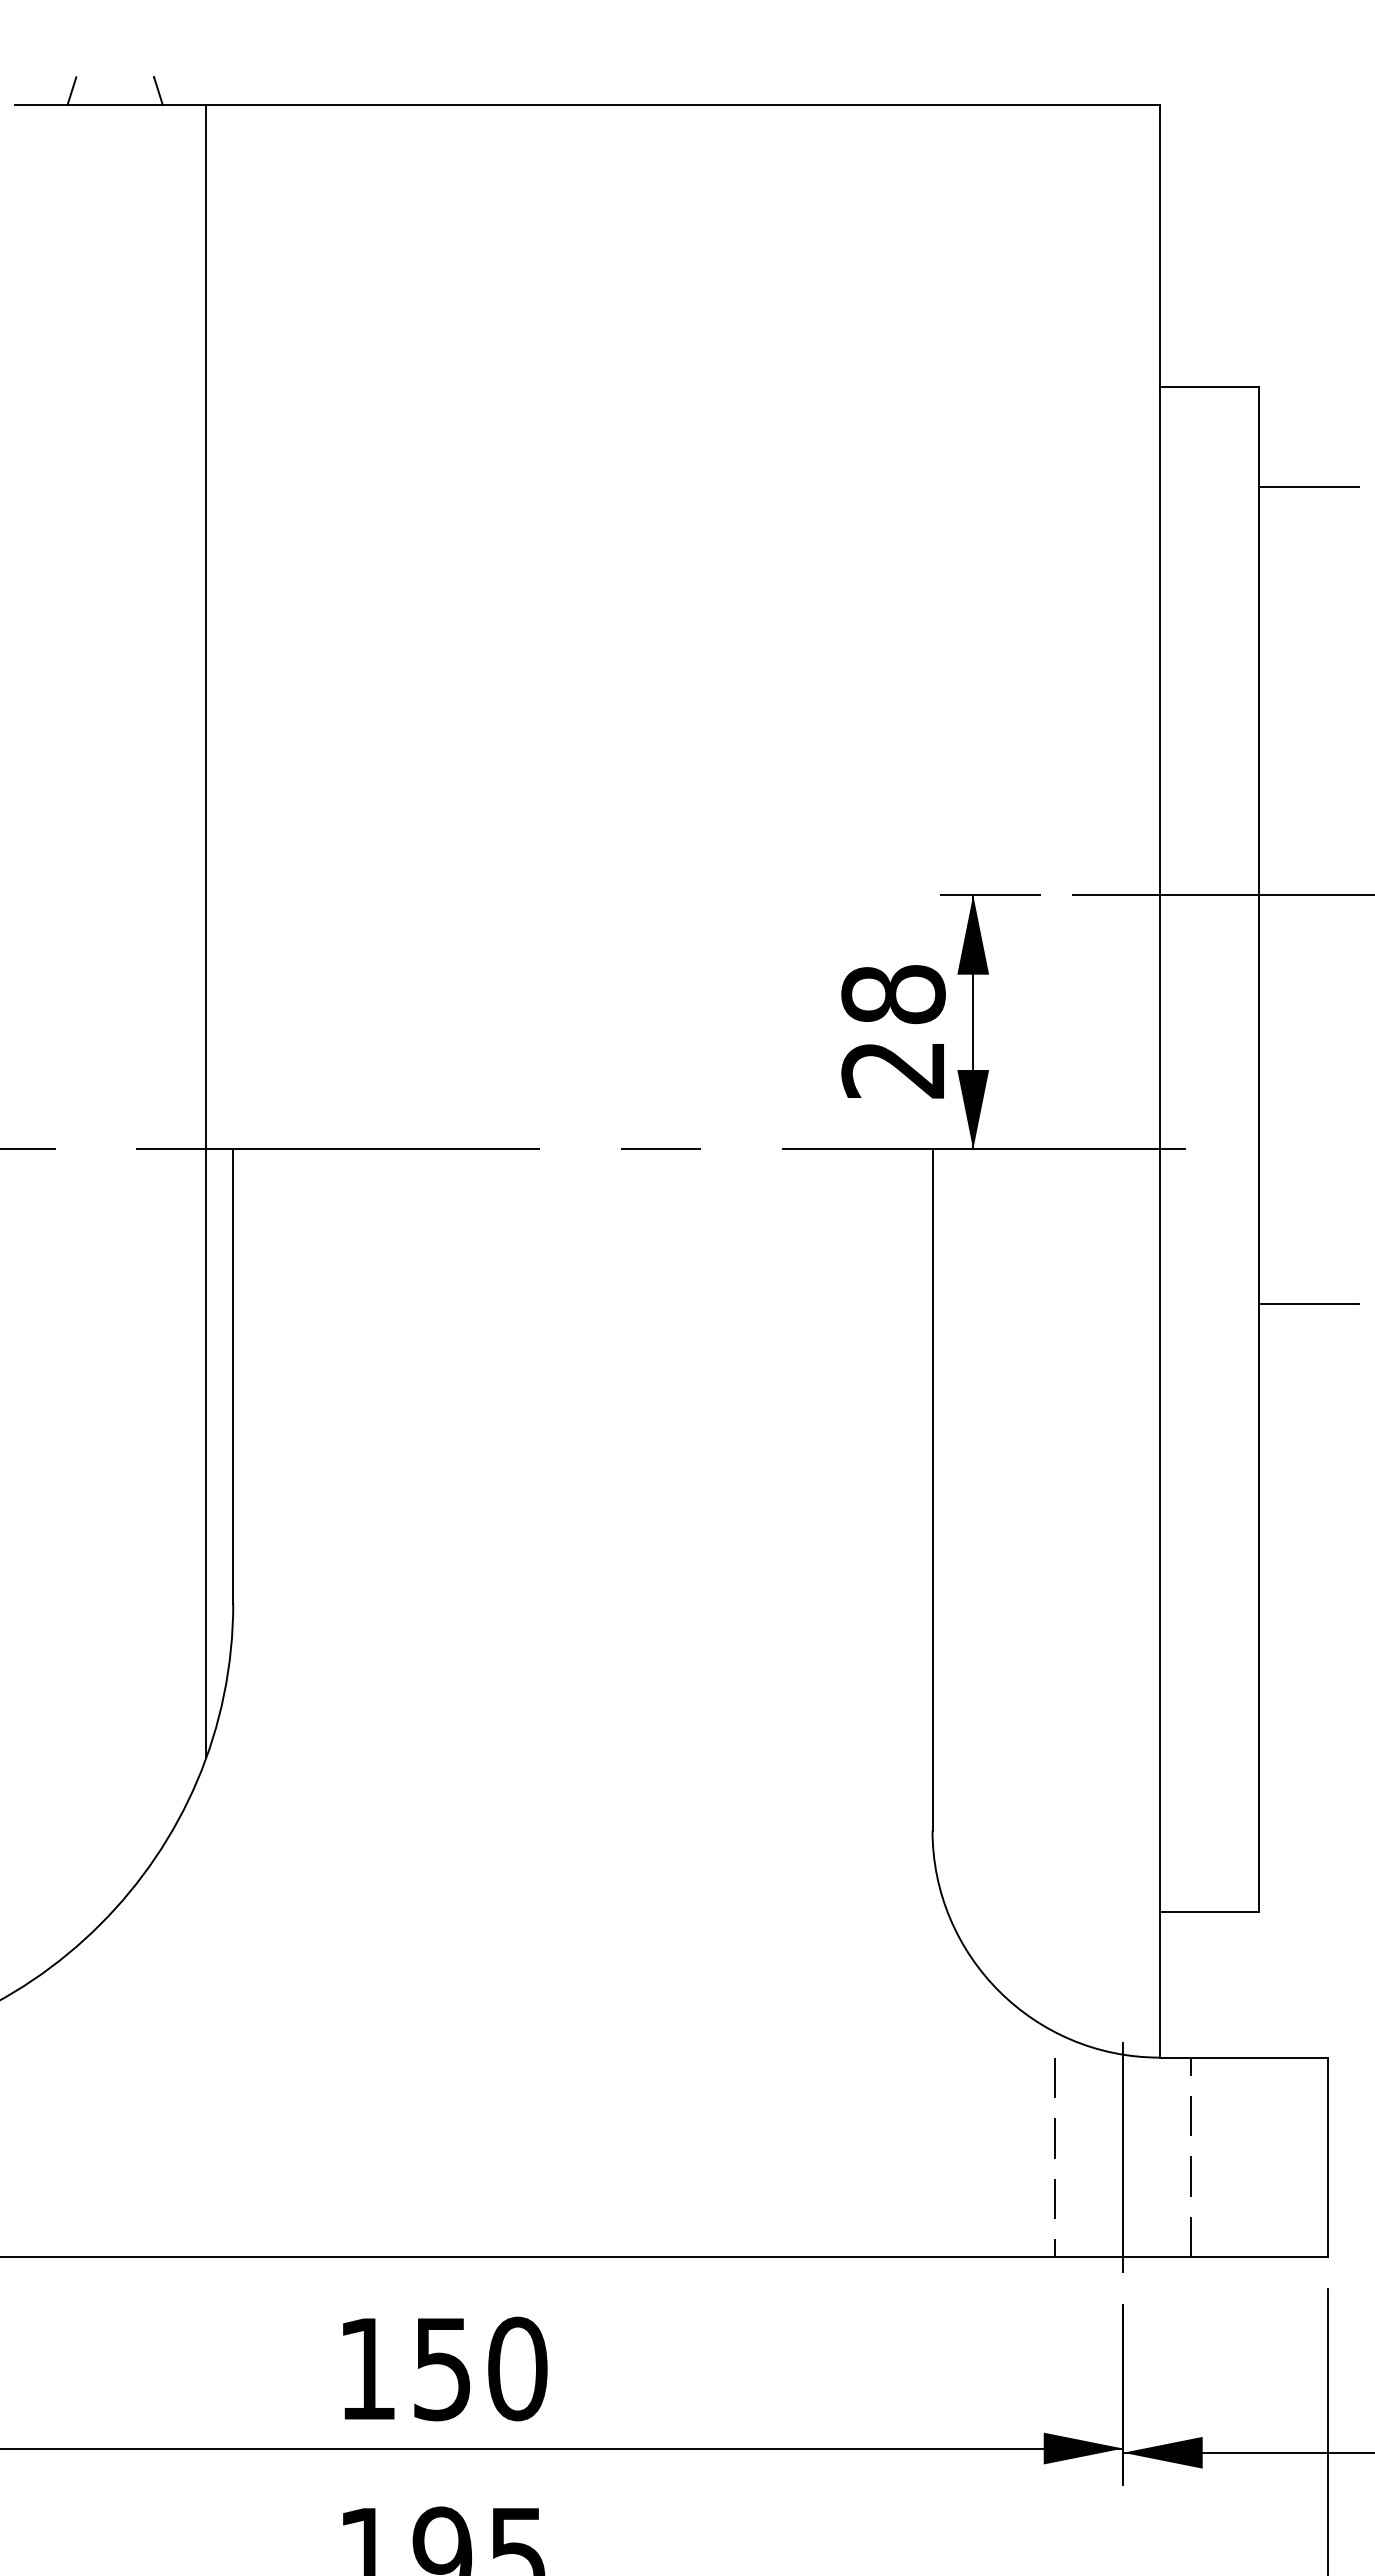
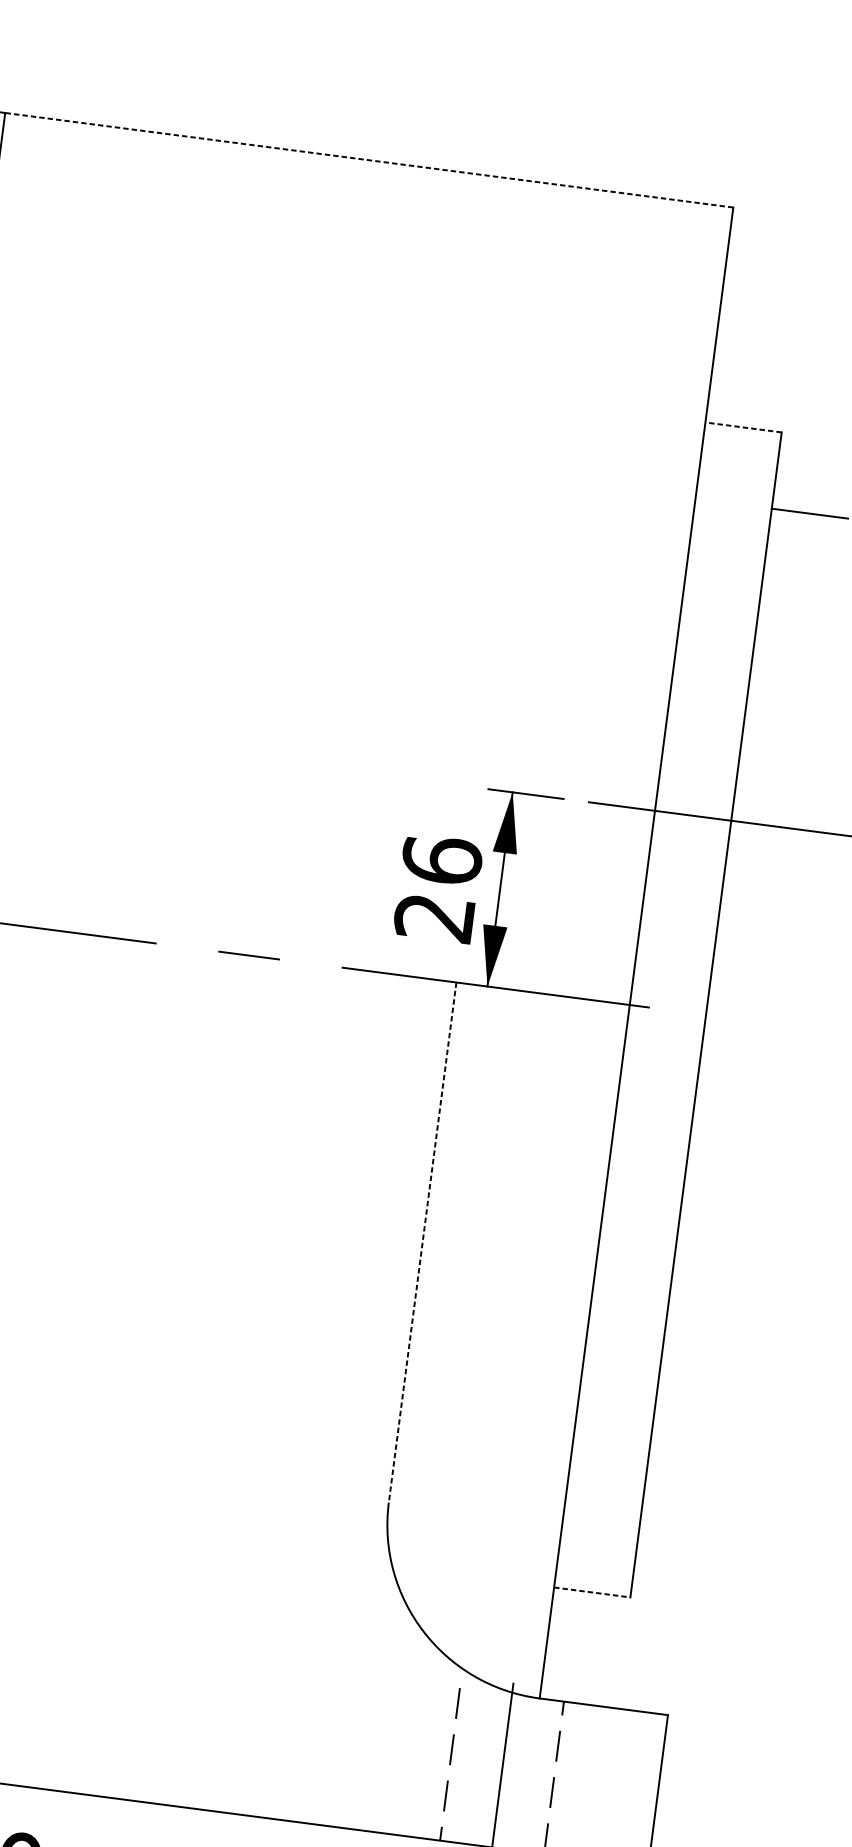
line: (682, 105) -> (369, 160), solid -> dashed
line: (1209, 386) -> (743, 427), solid -> dashed
text: (893, 994) -> (441, 860), 28 -> 26
line: (1309, 1303) -> (728, 1137), removed
line: (932, 1490) -> (422, 1242), solid -> dashed
line: (1209, 1912) -> (592, 1592), solid -> dashed

